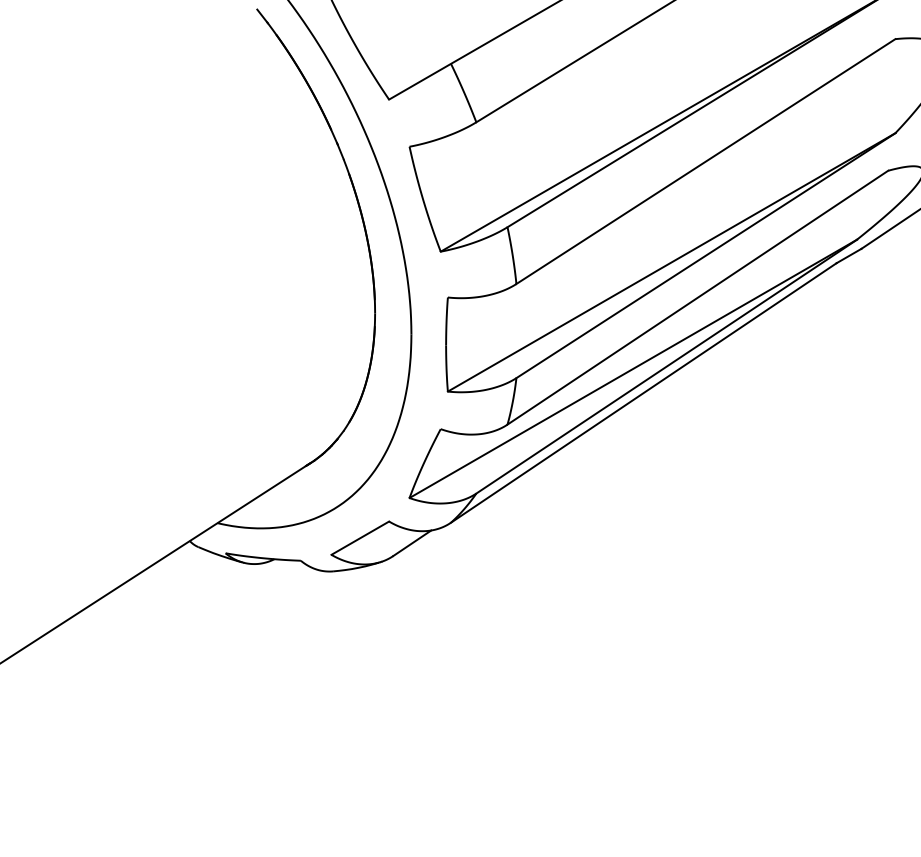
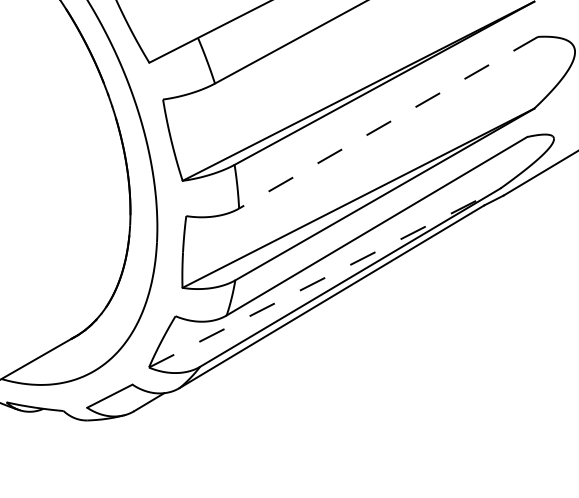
line: (705, 161) -> (388, 122), solid -> dashed
line: (633, 368) -> (325, 277), solid -> dashed

